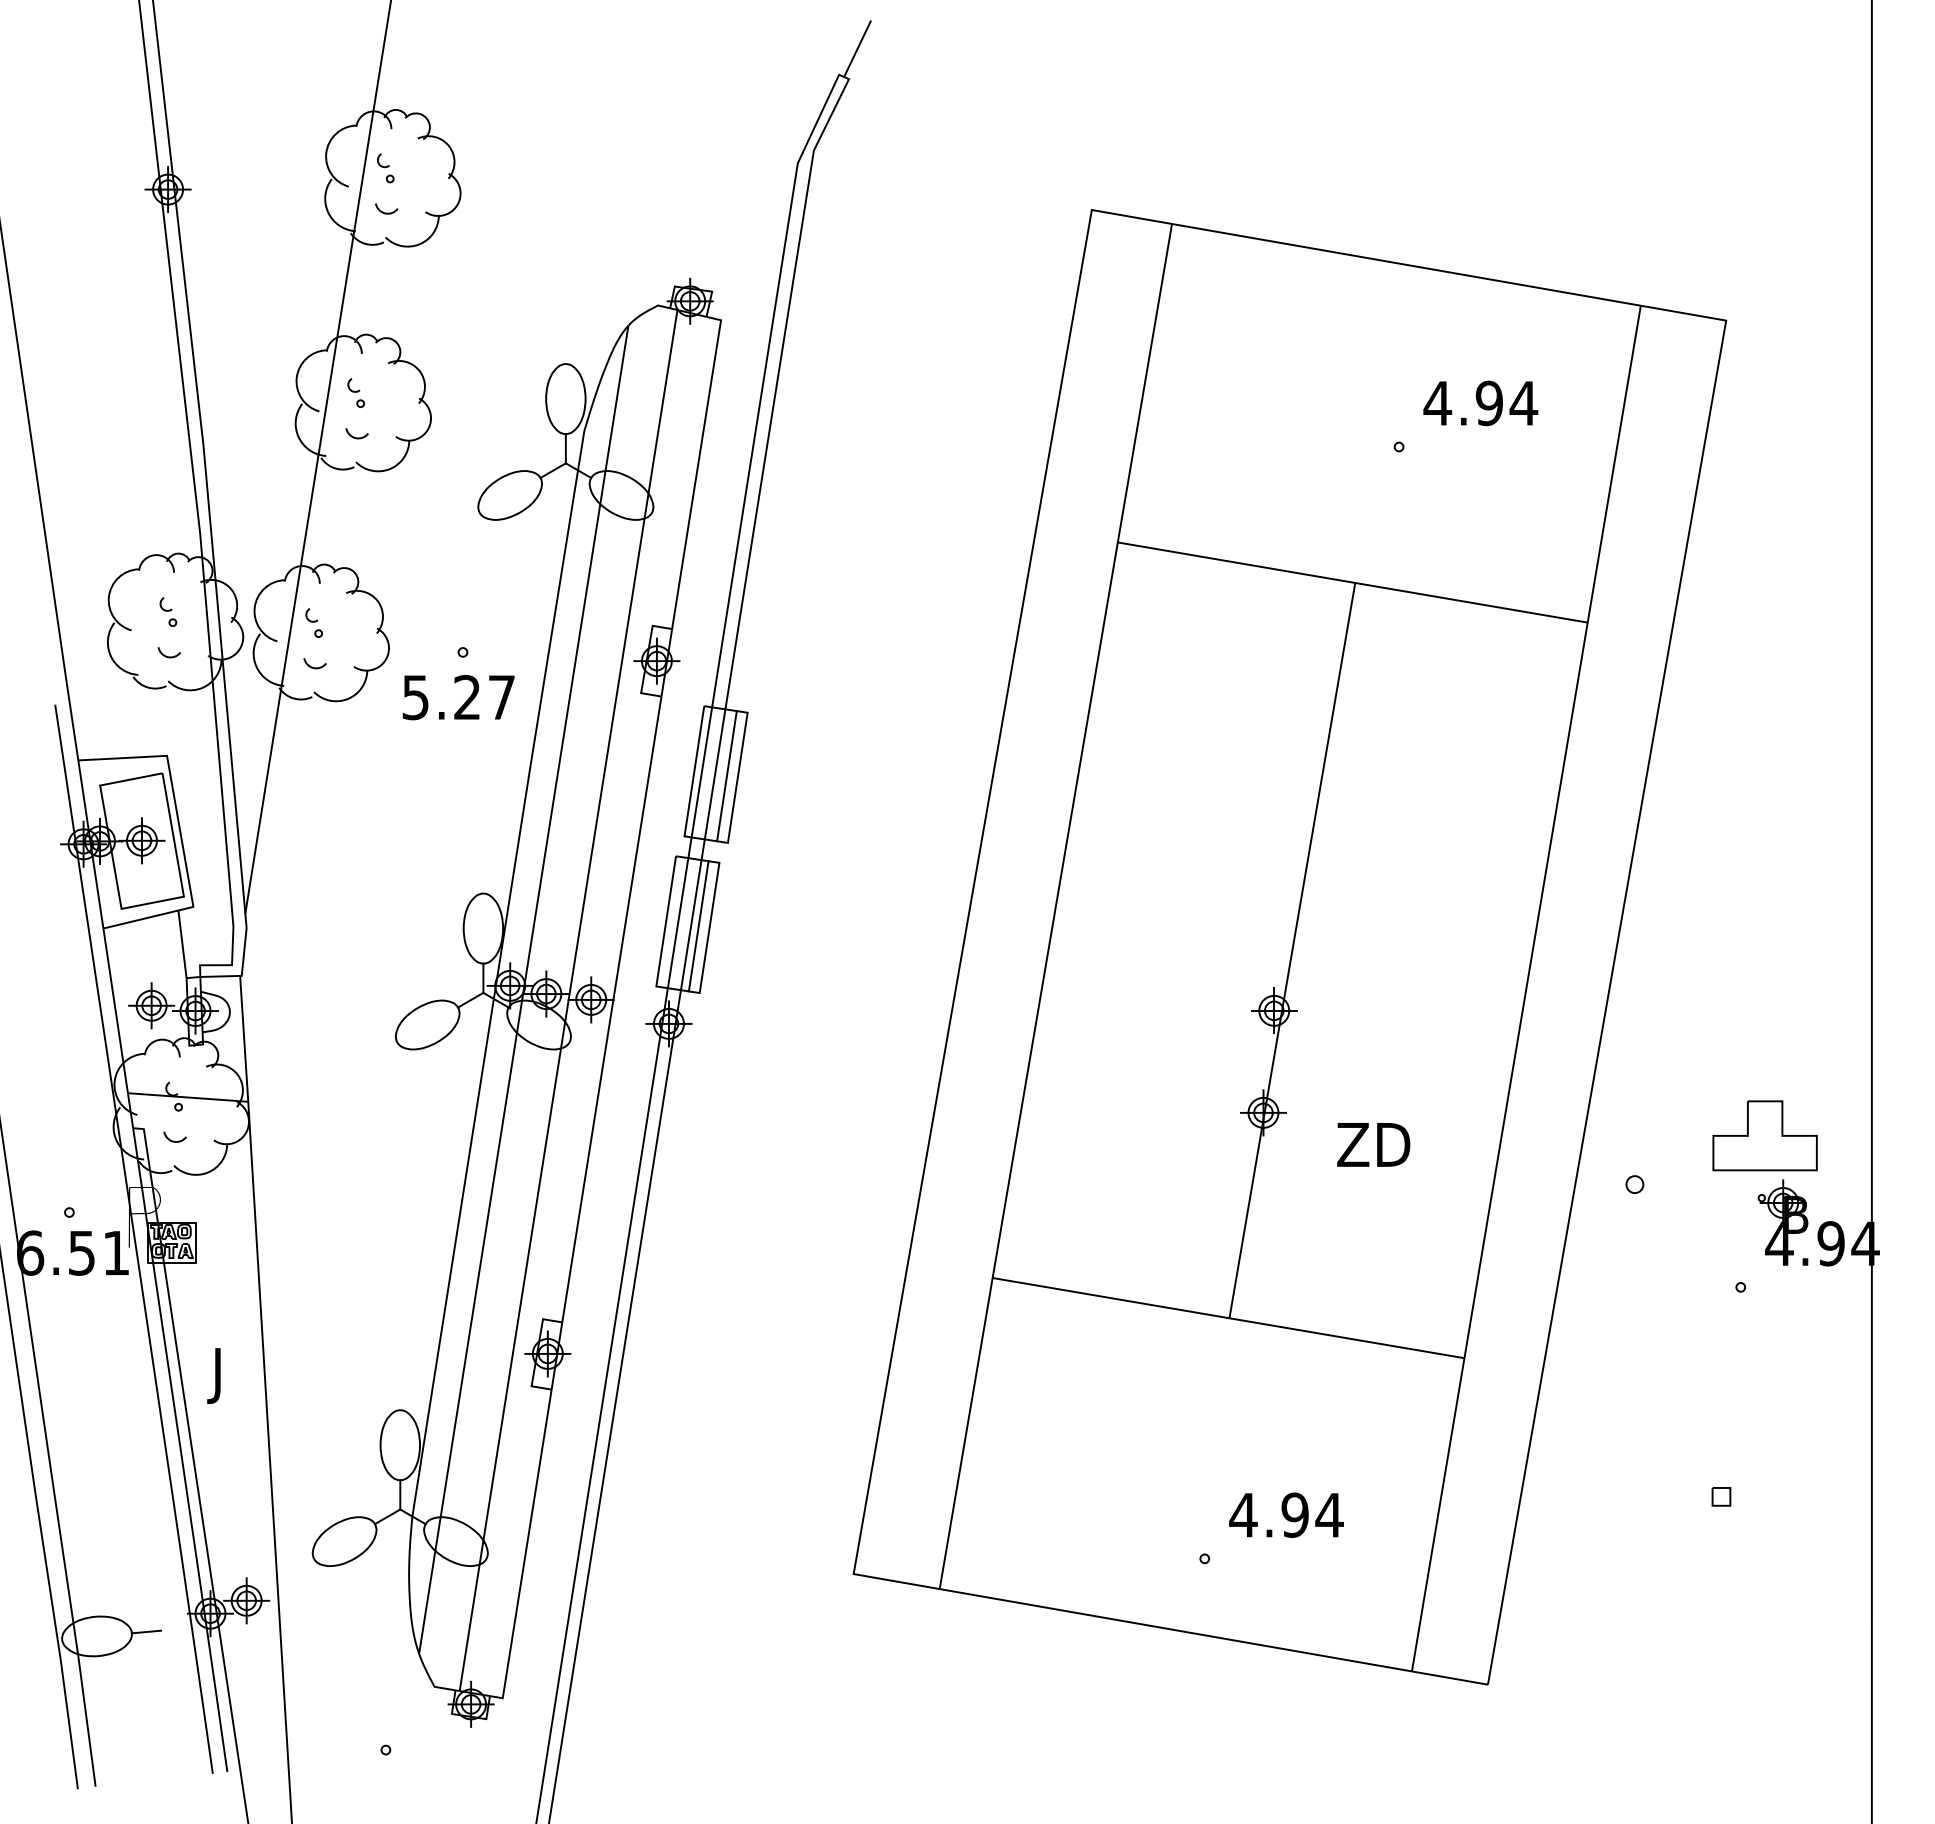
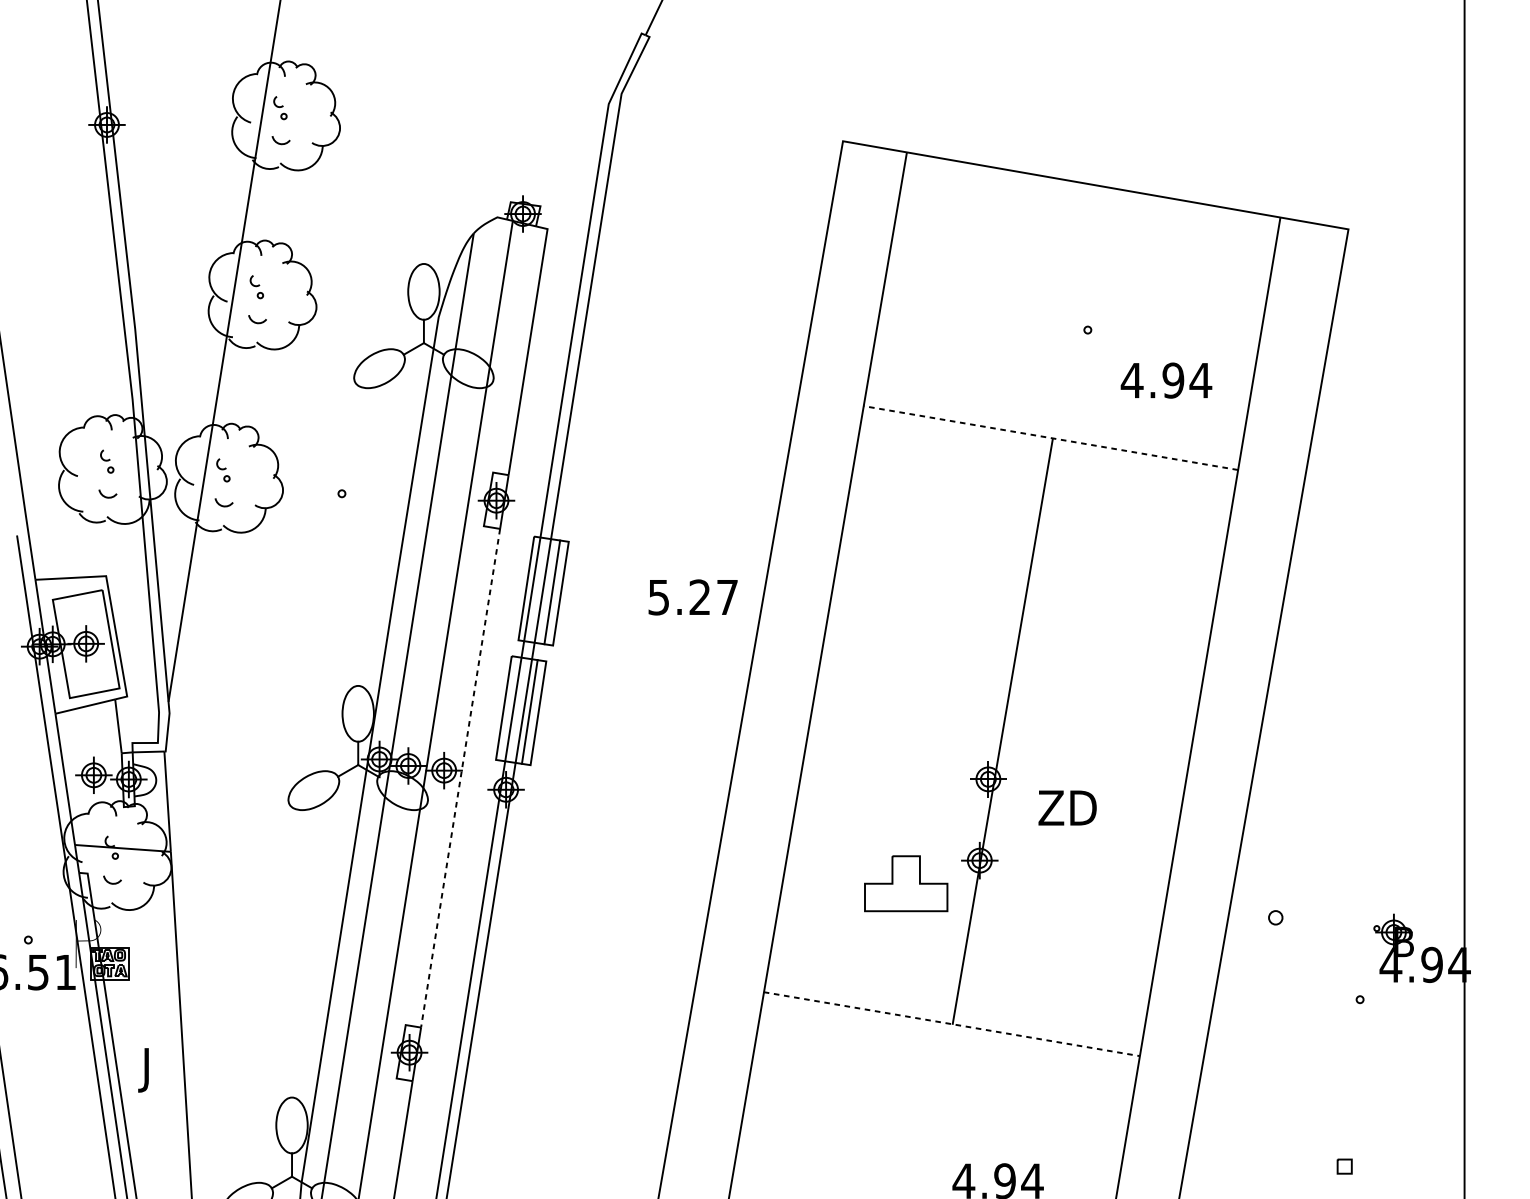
text: (1480, 403) -> (1166, 380), moved
line: (1352, 582) -> (1050, 438), solid -> dashed
text: (458, 697) -> (692, 597), moved
line: (611, 1009) -> (460, 778), solid -> dashed
part: (1764, 1135) -> (905, 883), moved
text: (1373, 1144) -> (1067, 807), moved
line: (1228, 1318) -> (951, 1024), solid -> dashed

